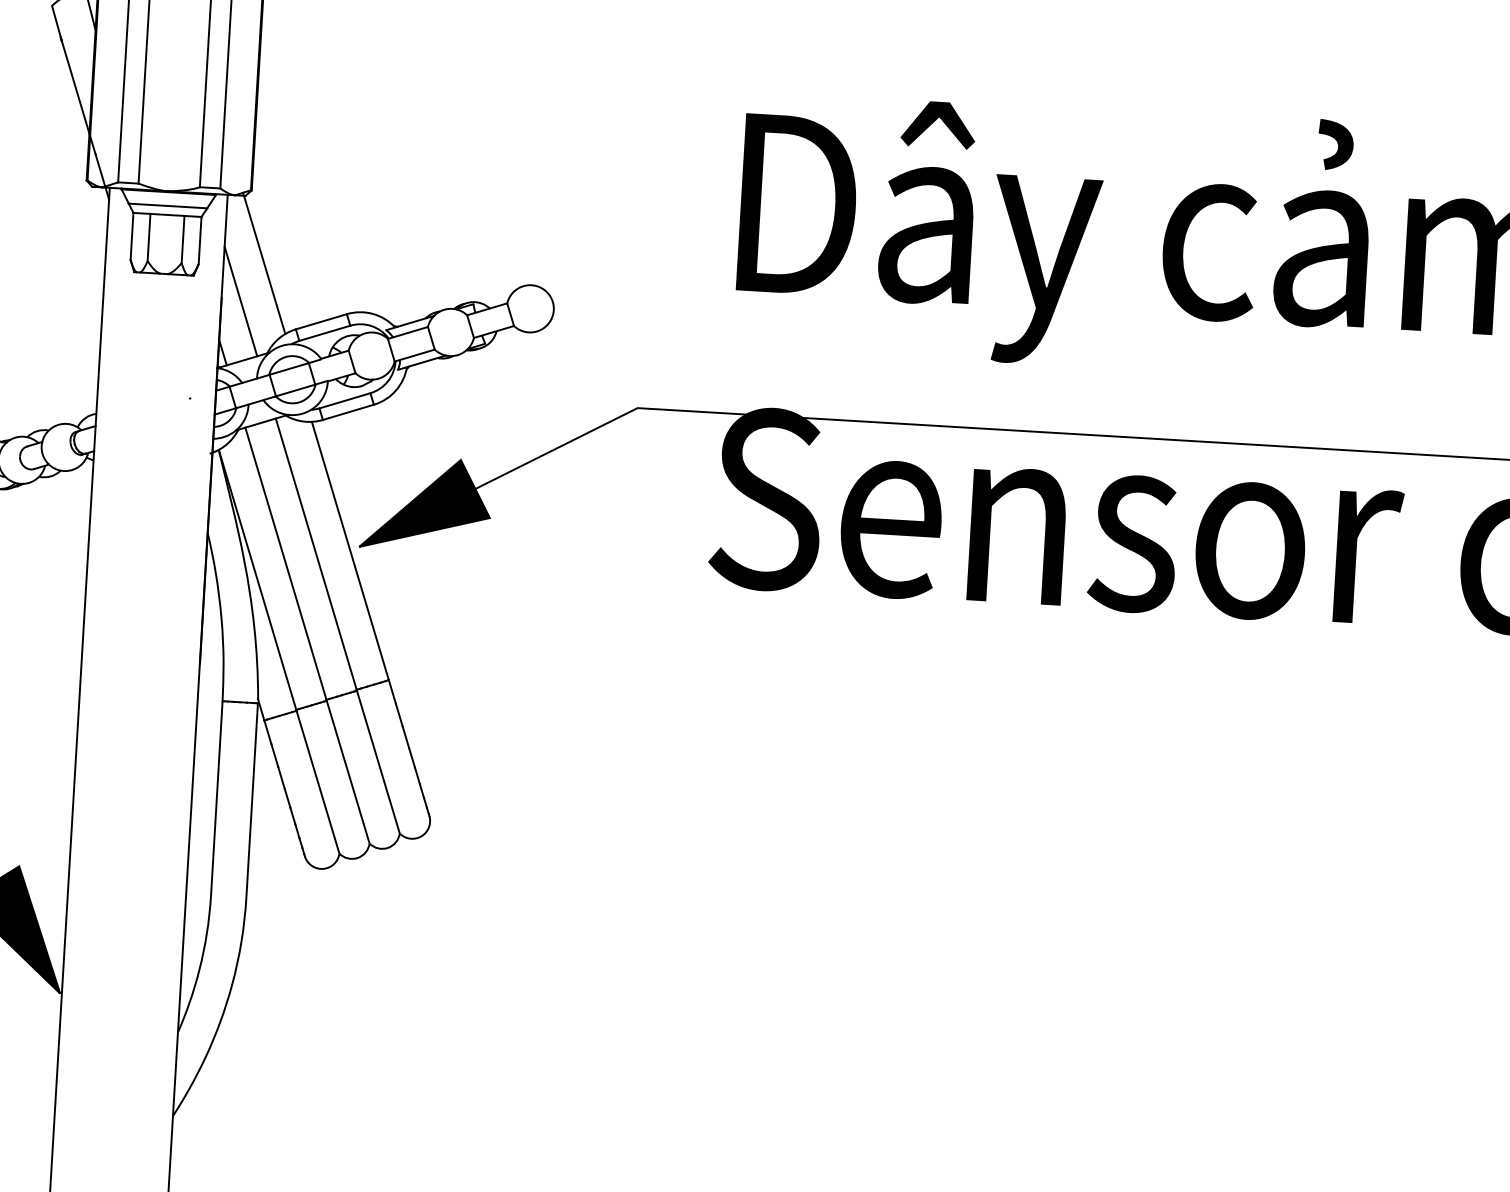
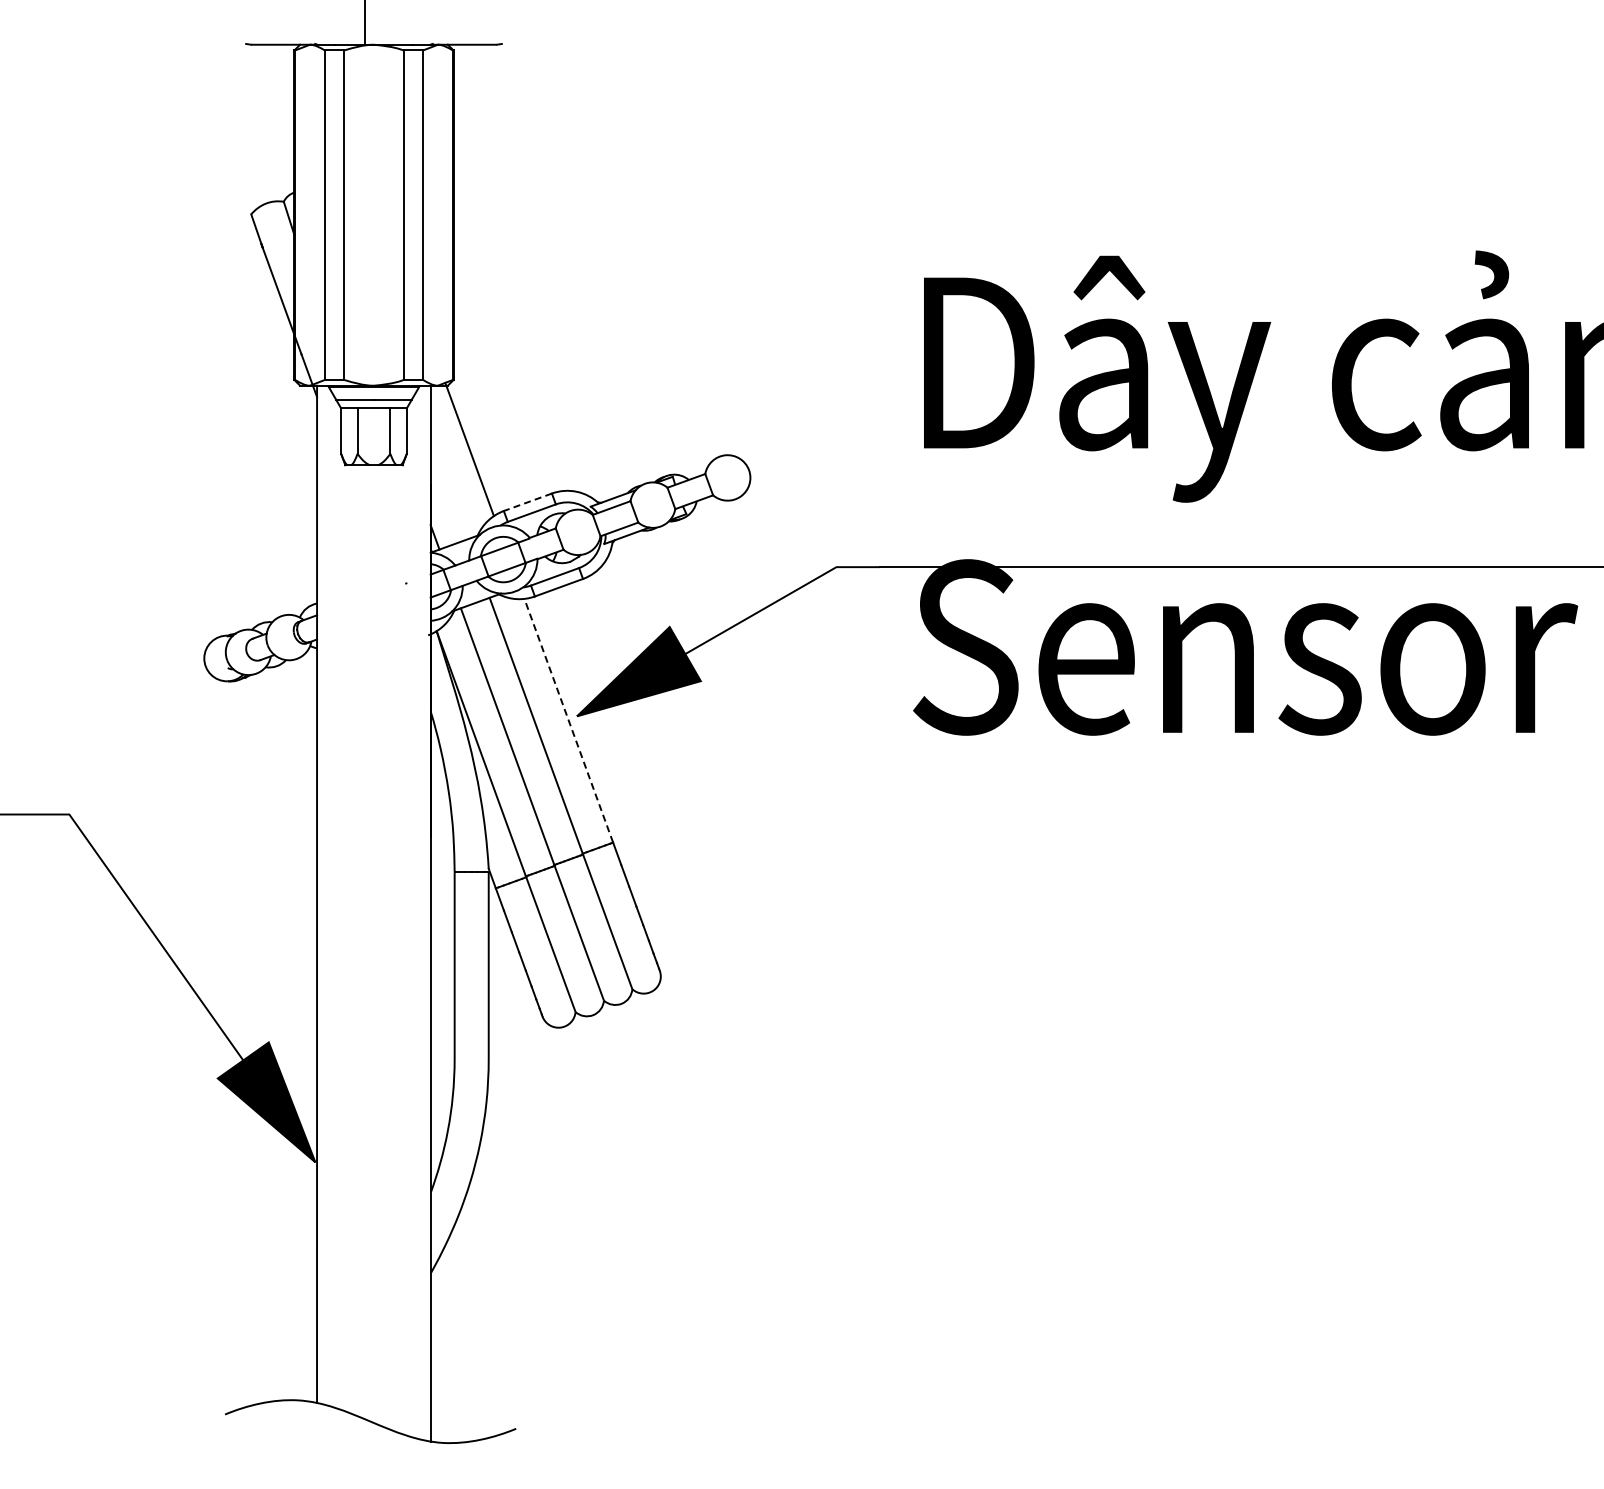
line: (240, 301) -> (449, 487), removed
line: (320, 321) -> (527, 502), solid -> dashed
line: (350, 550) -> (568, 720), solid -> dashed

